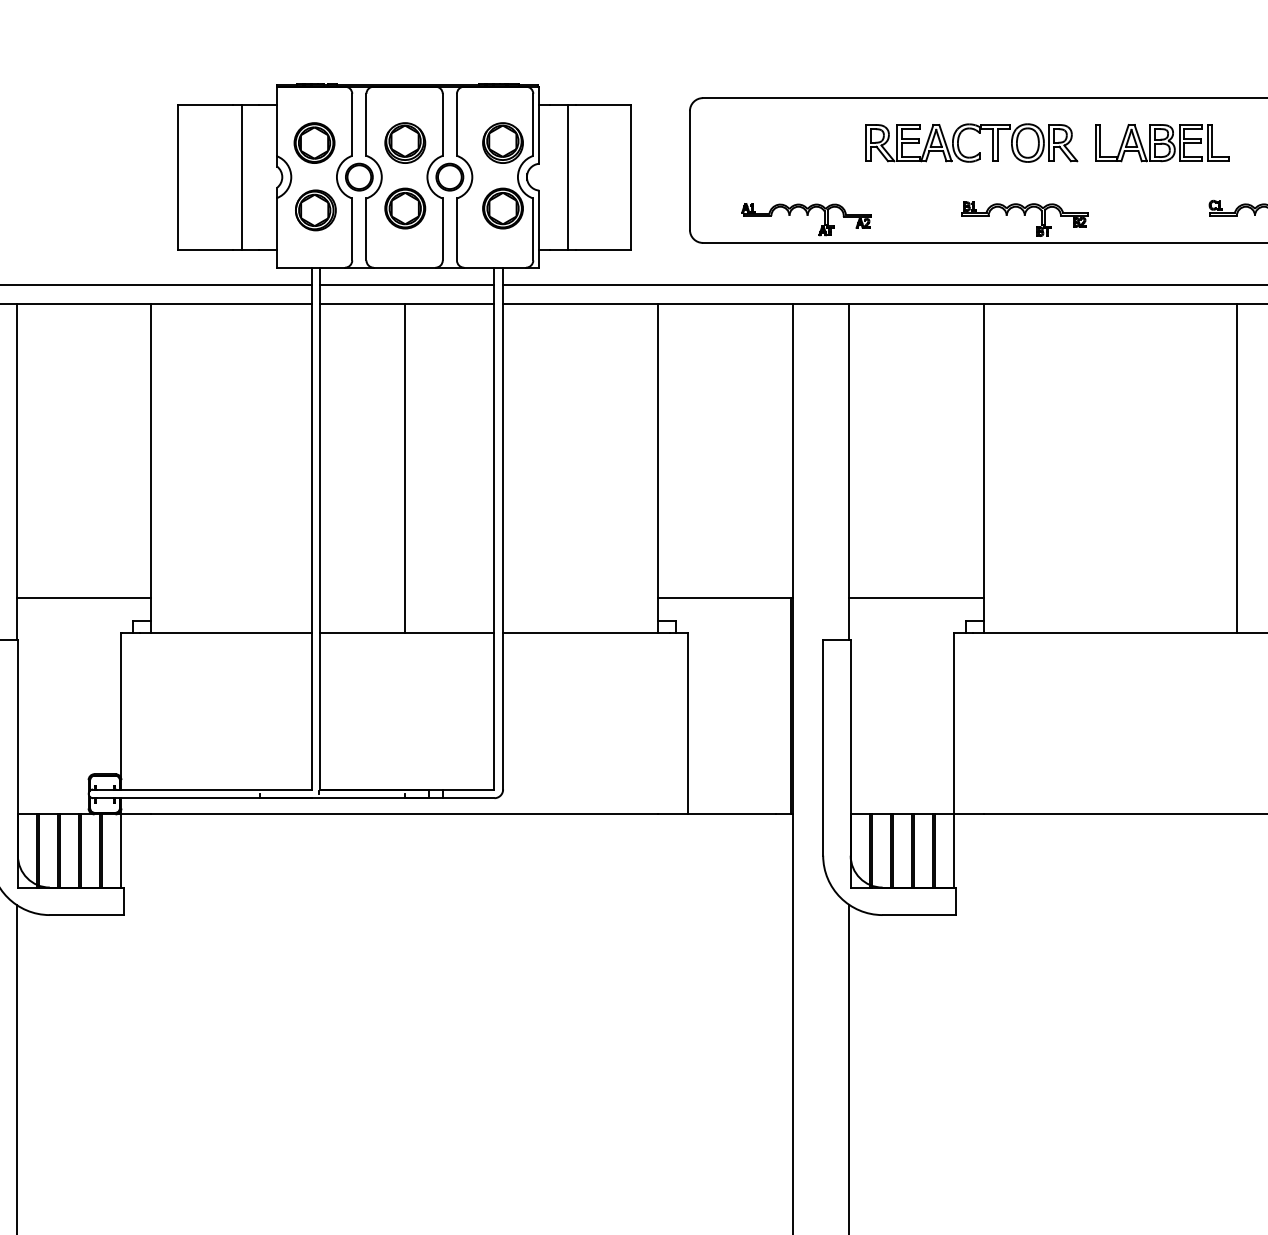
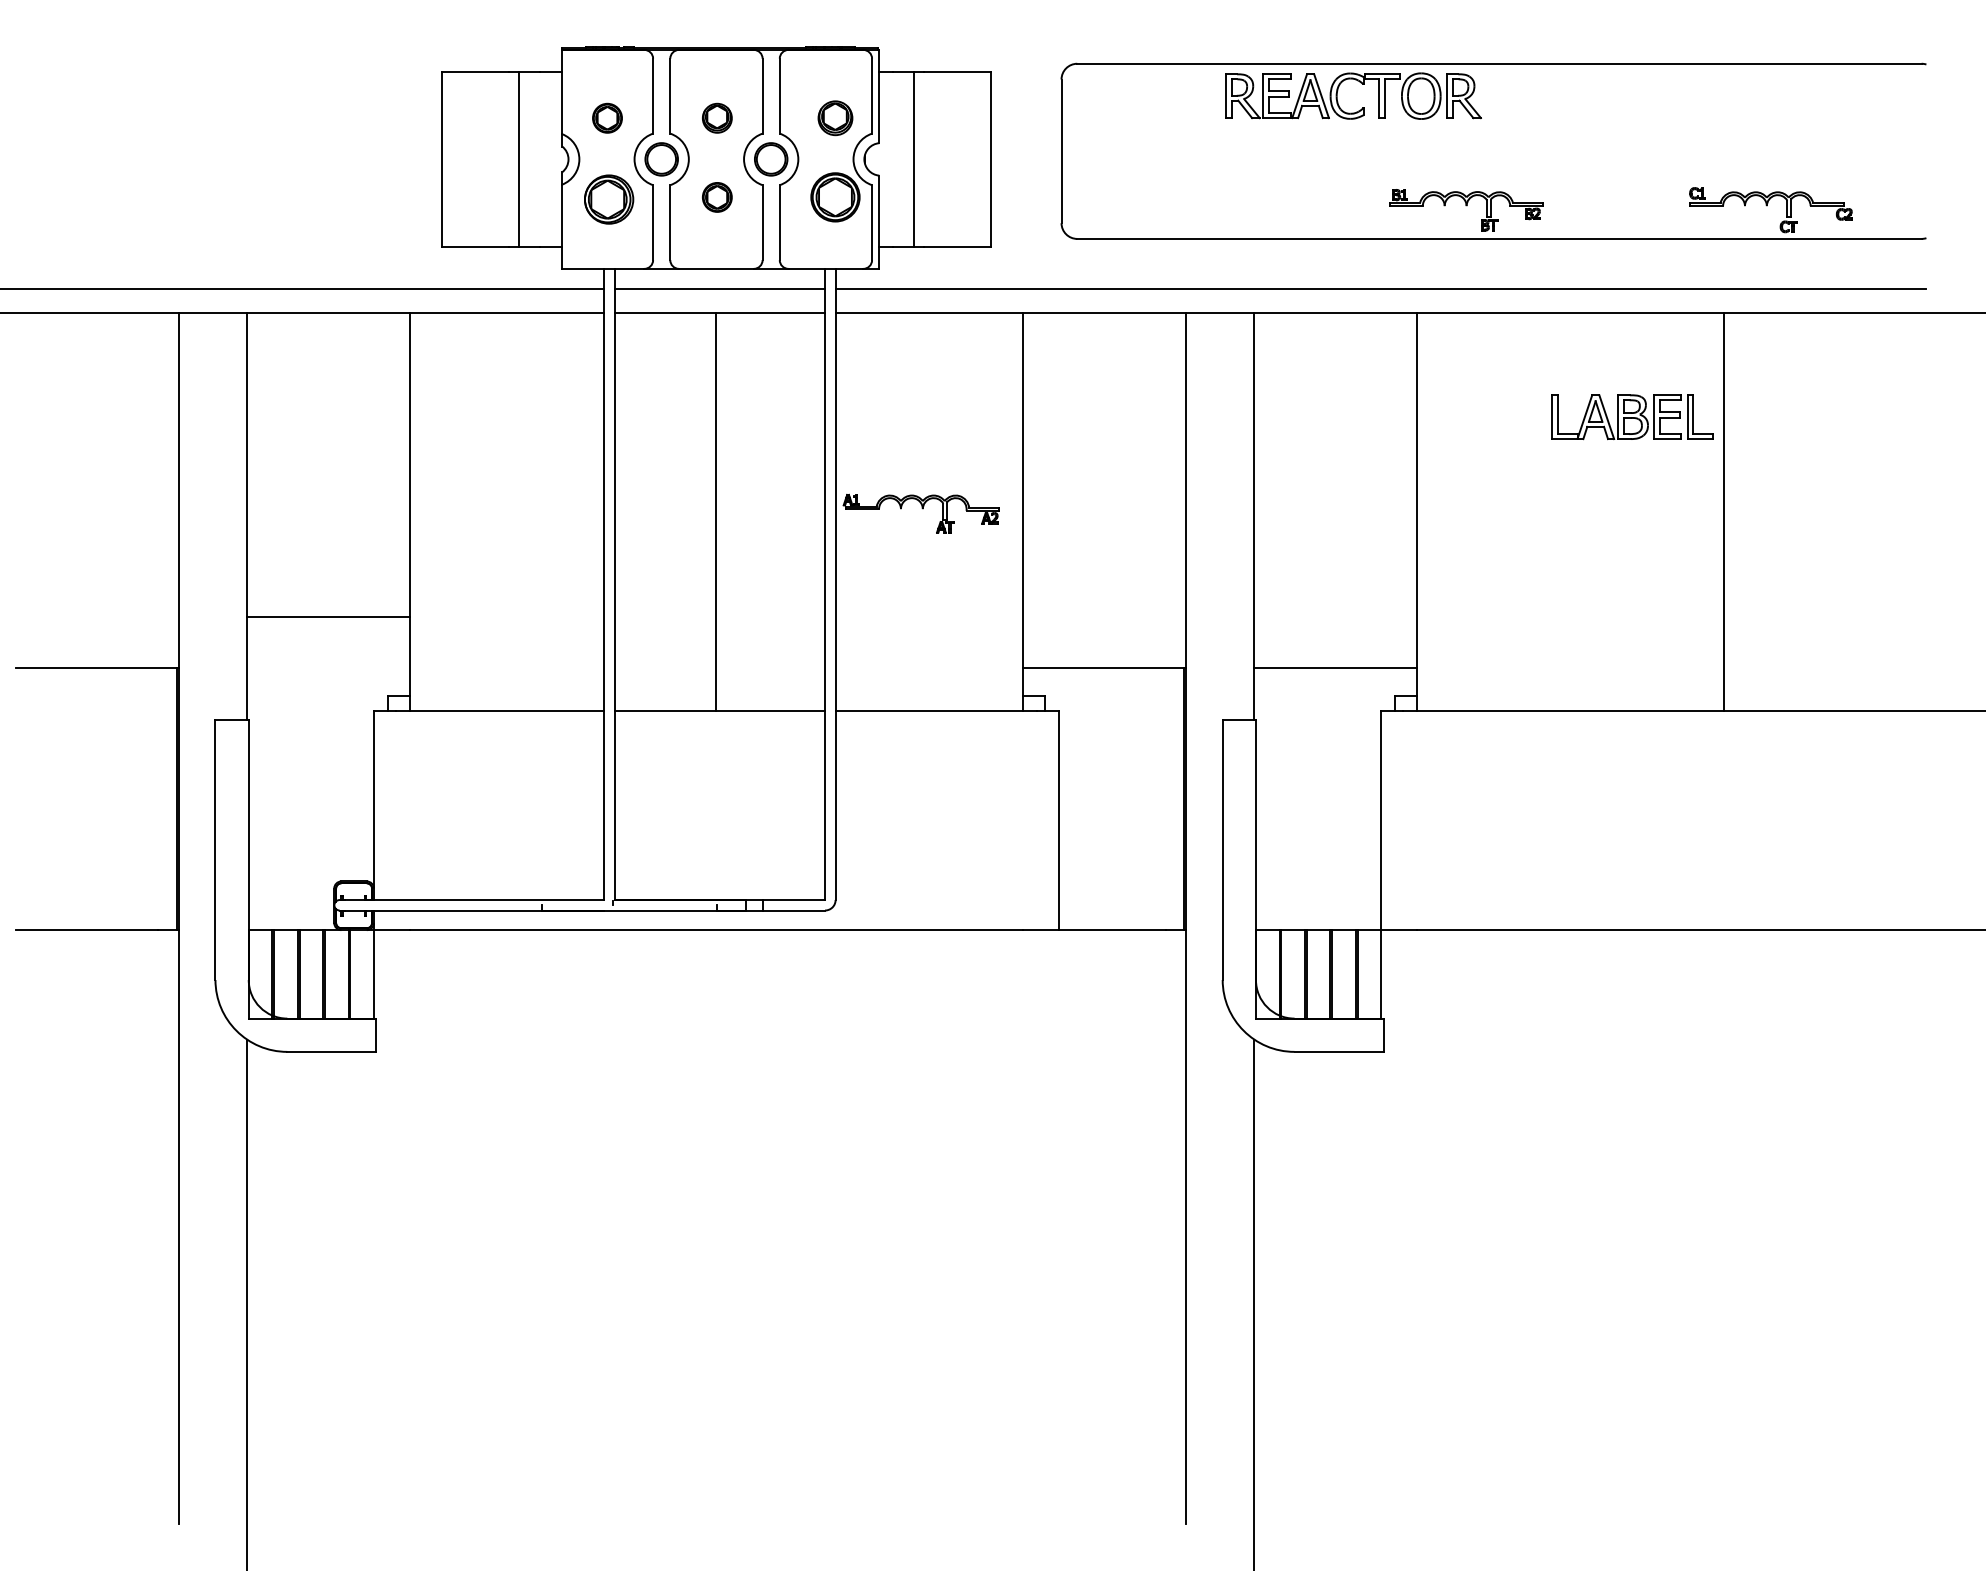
part: (977, 132) -> (1360, 83), moved
part: (314, 143) -> (607, 118), size x0.6
part: (405, 143) -> (717, 118), size x0.6
part: (503, 143) -> (835, 118), size x0.7
part: (1162, 143) -> (1632, 417), moved
part: (405, 208) -> (717, 197), size x0.6
part: (805, 219) -> (920, 513), moved
line: (83, 598) -> (328, 617), moved

